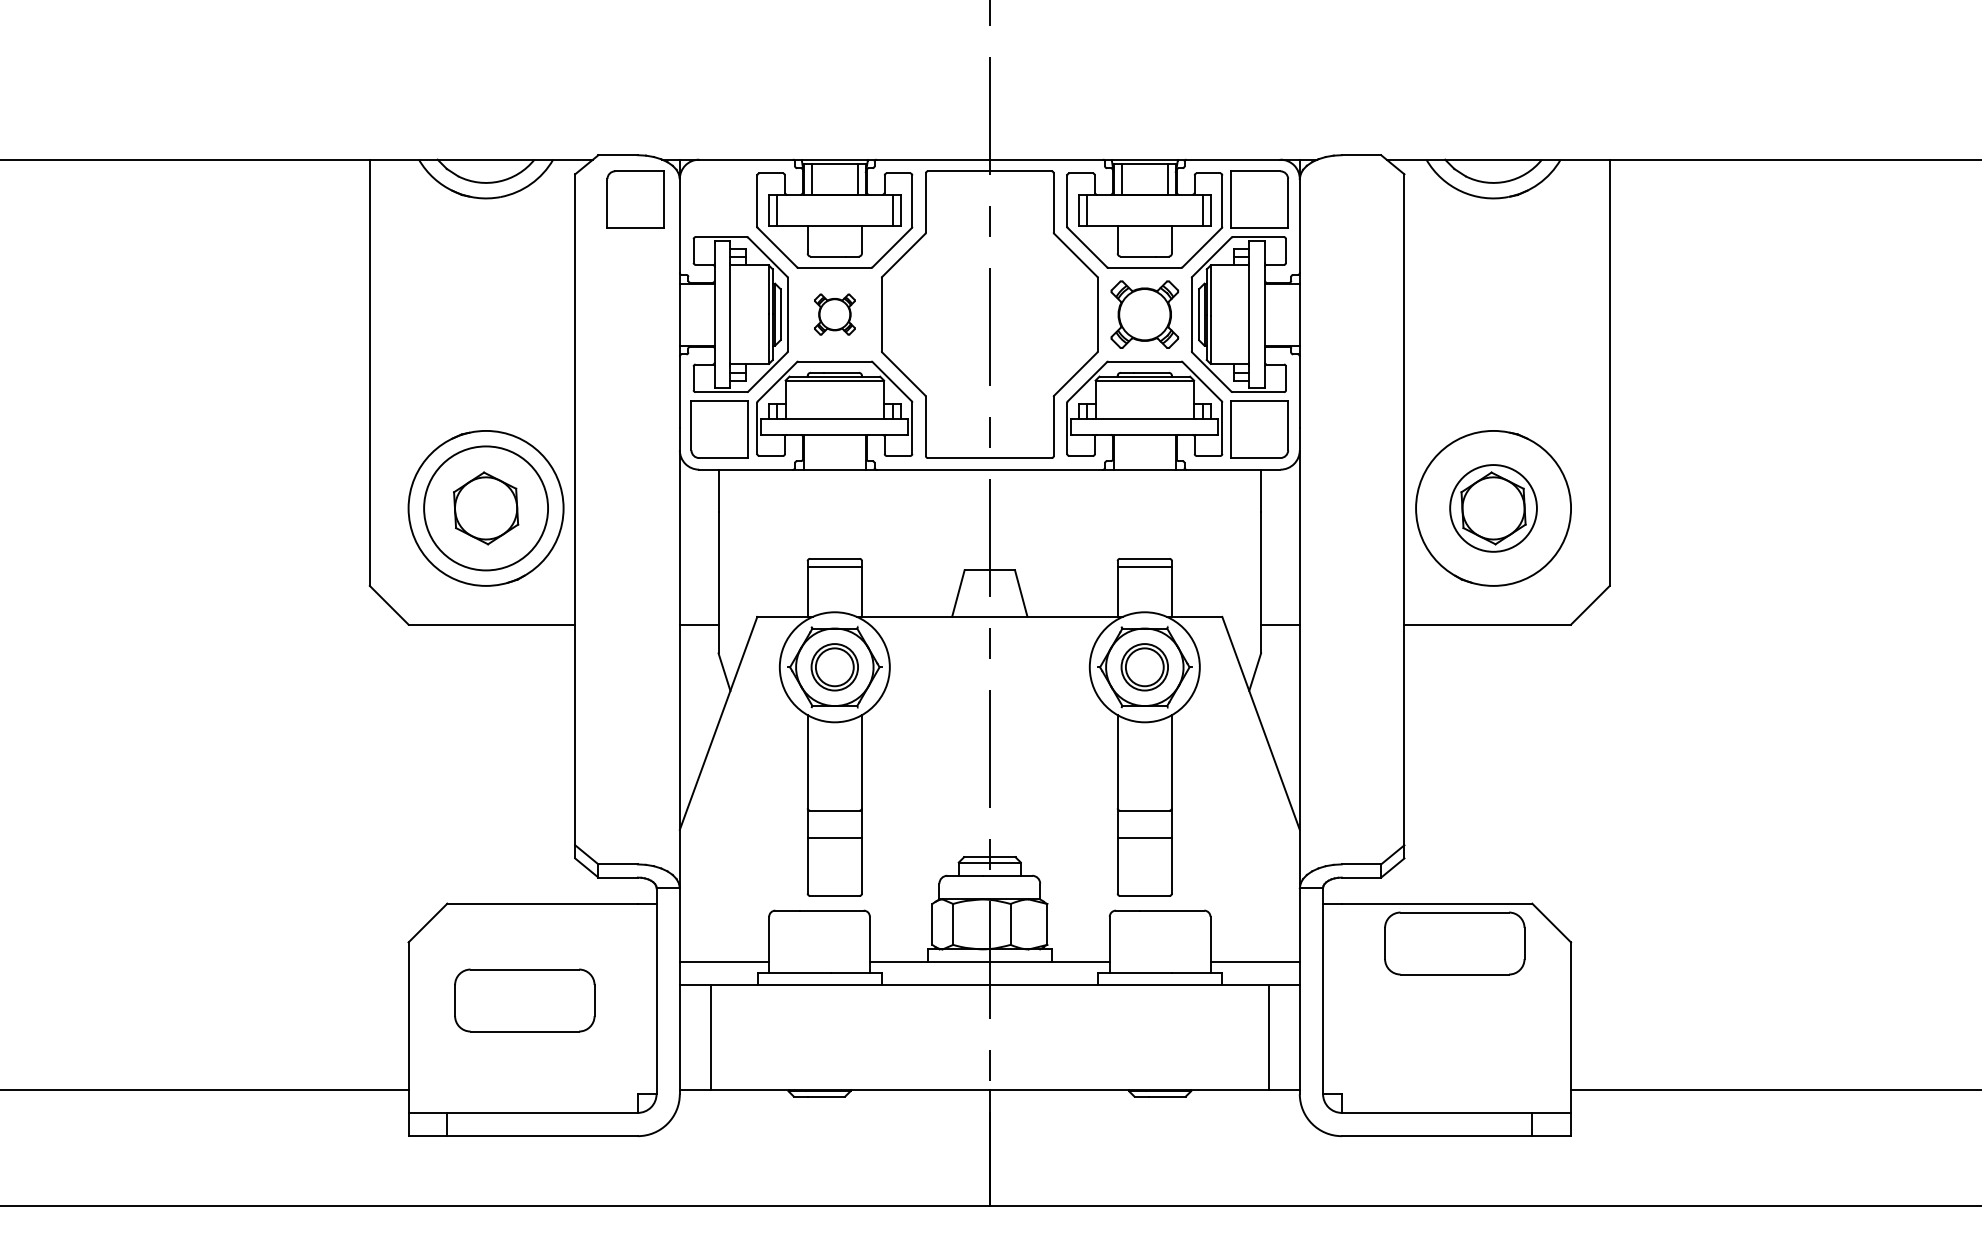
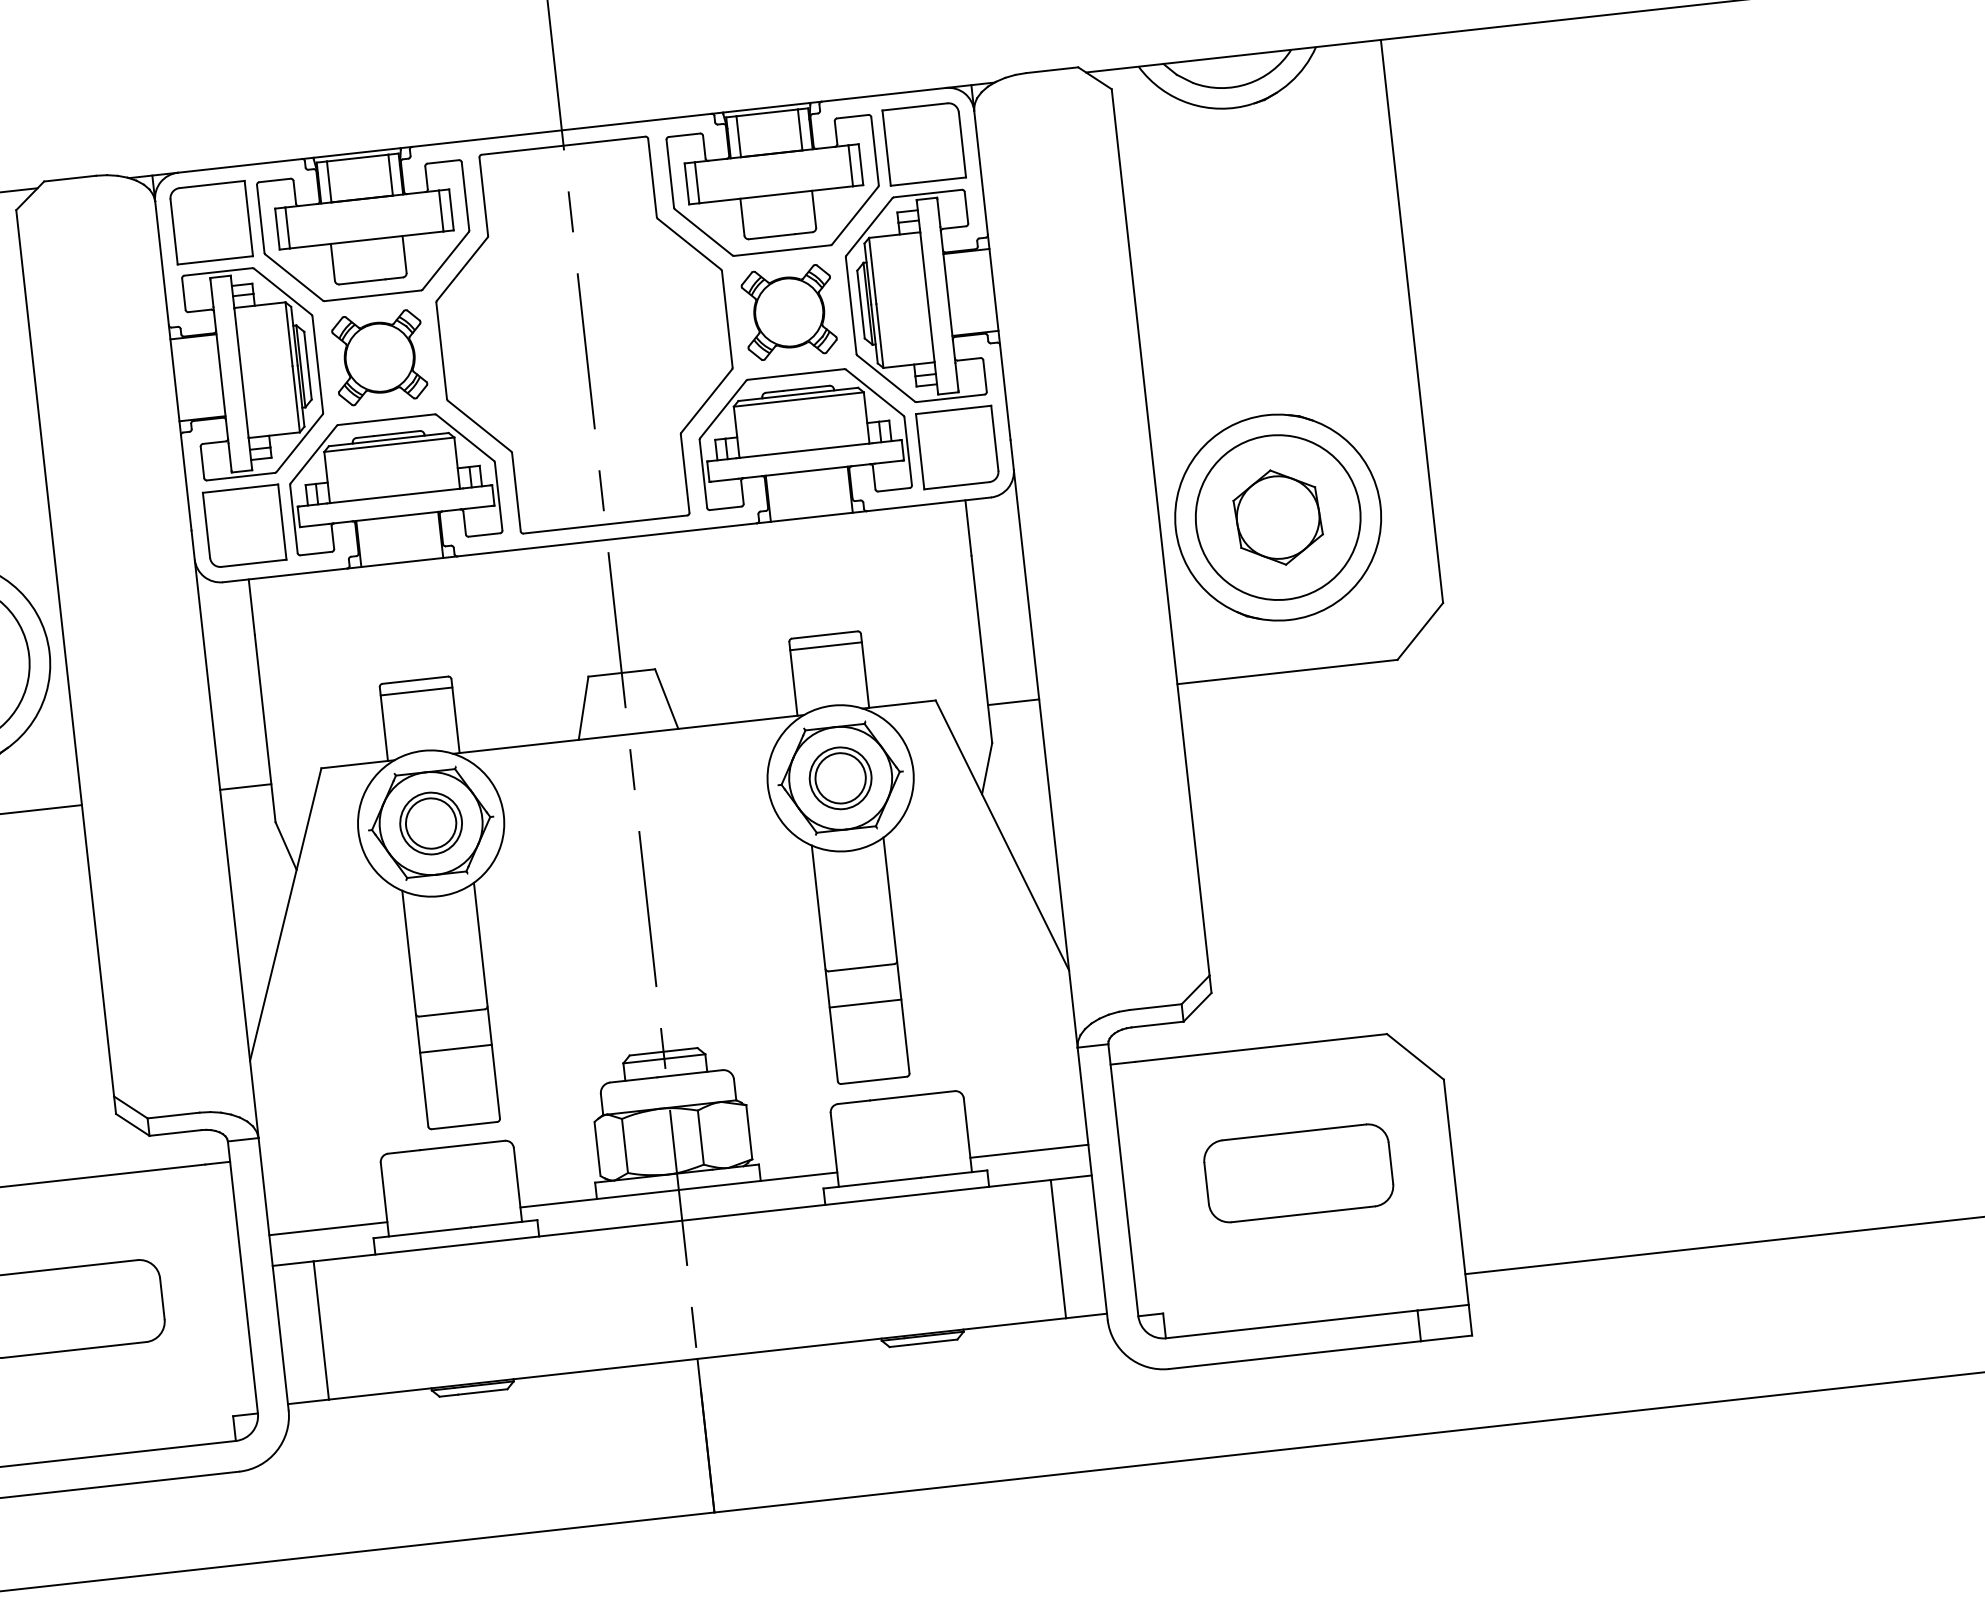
part: (635, 199) -> (210, 222), moved
part: (834, 314) -> (379, 357), size x1.67
circle: (1493, 508) -> (1278, 517), size x1.43
part: (1454, 943) -> (1298, 1173), moved

